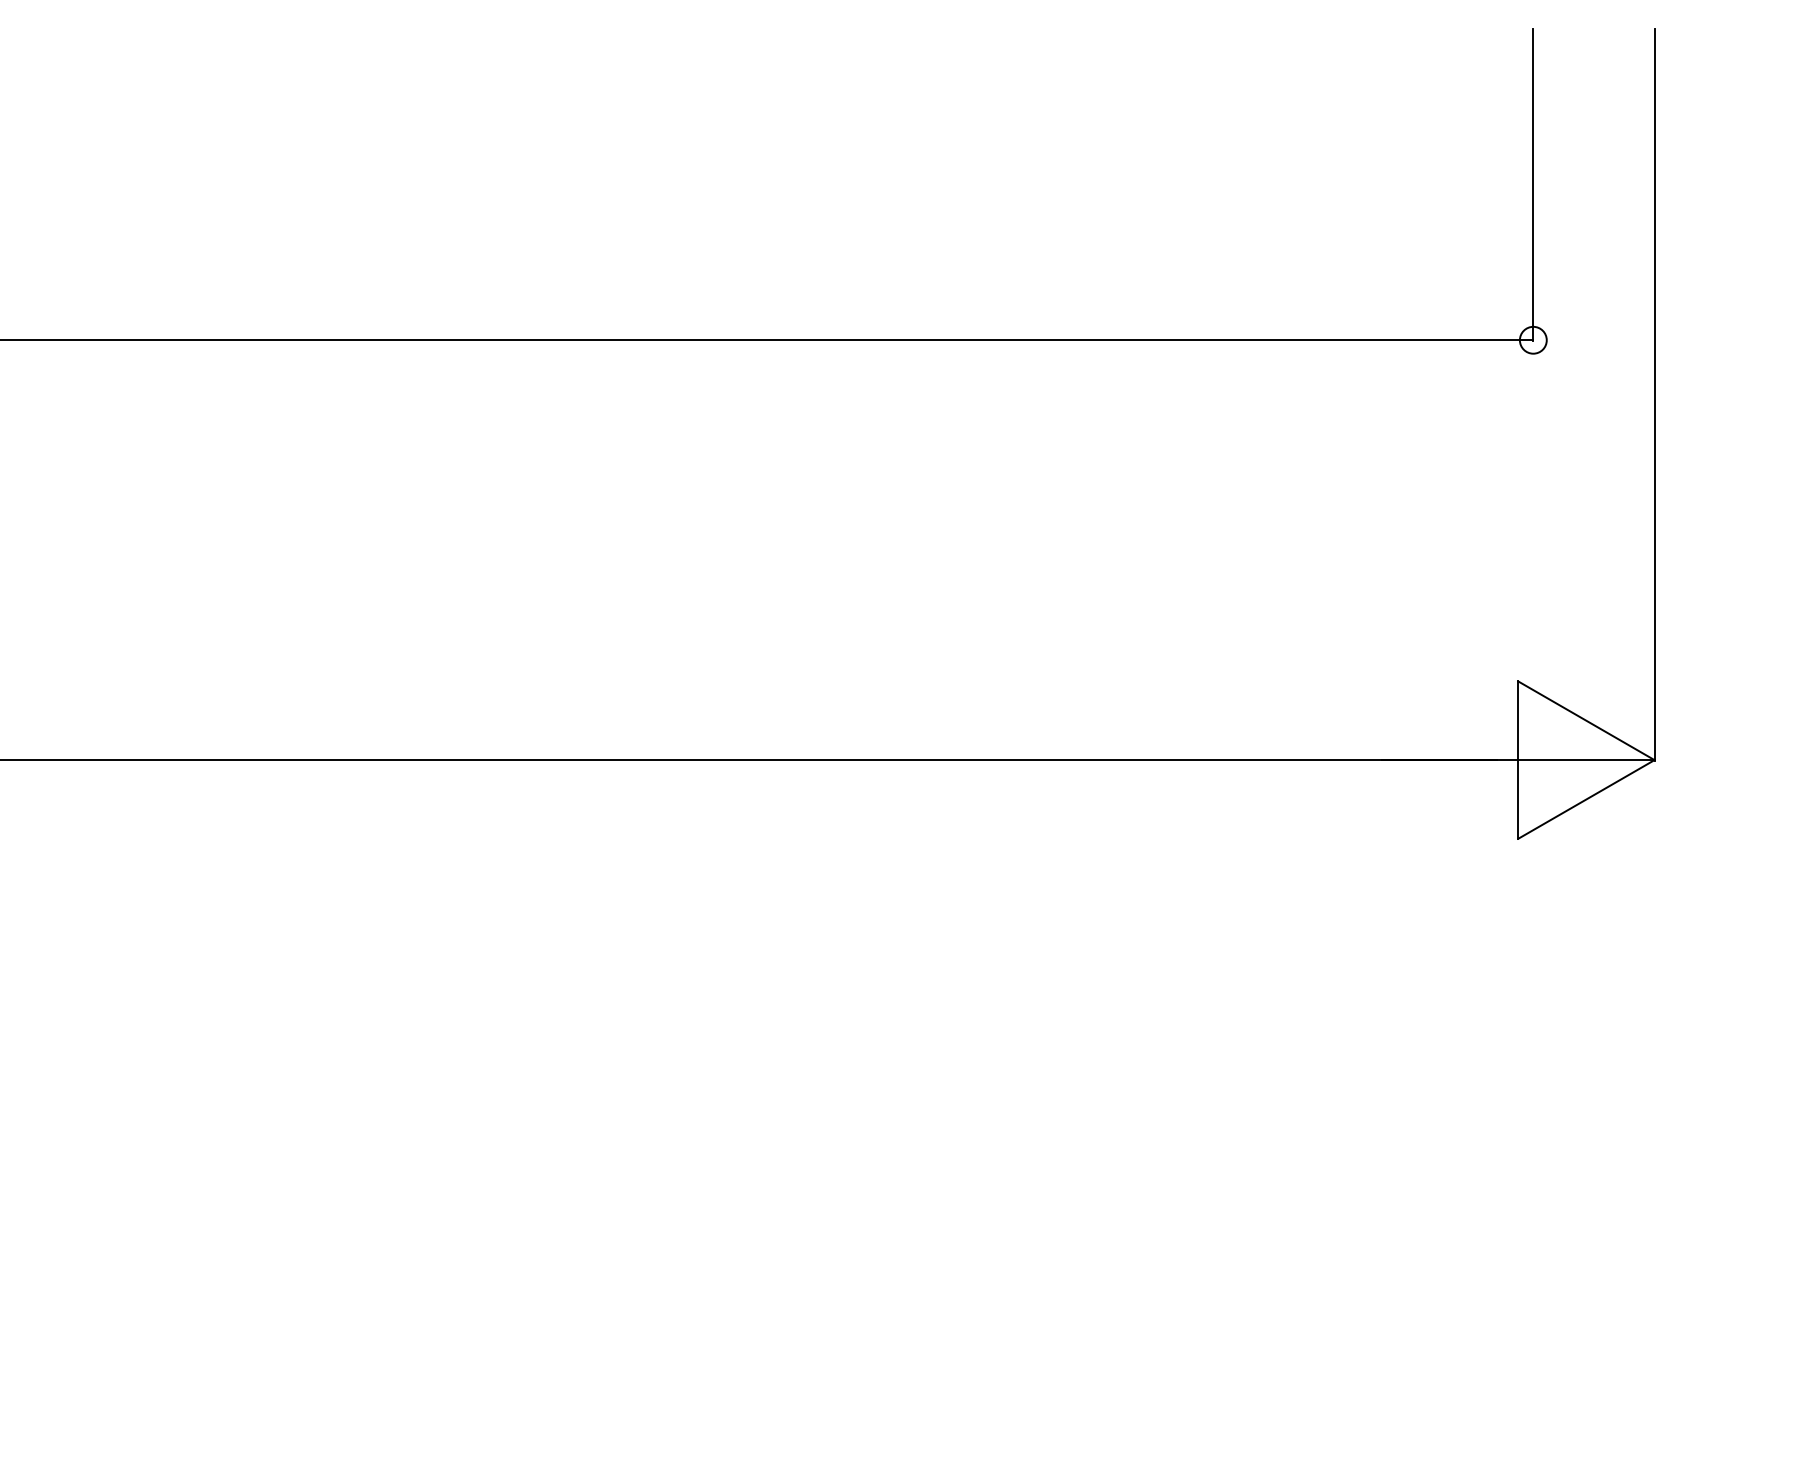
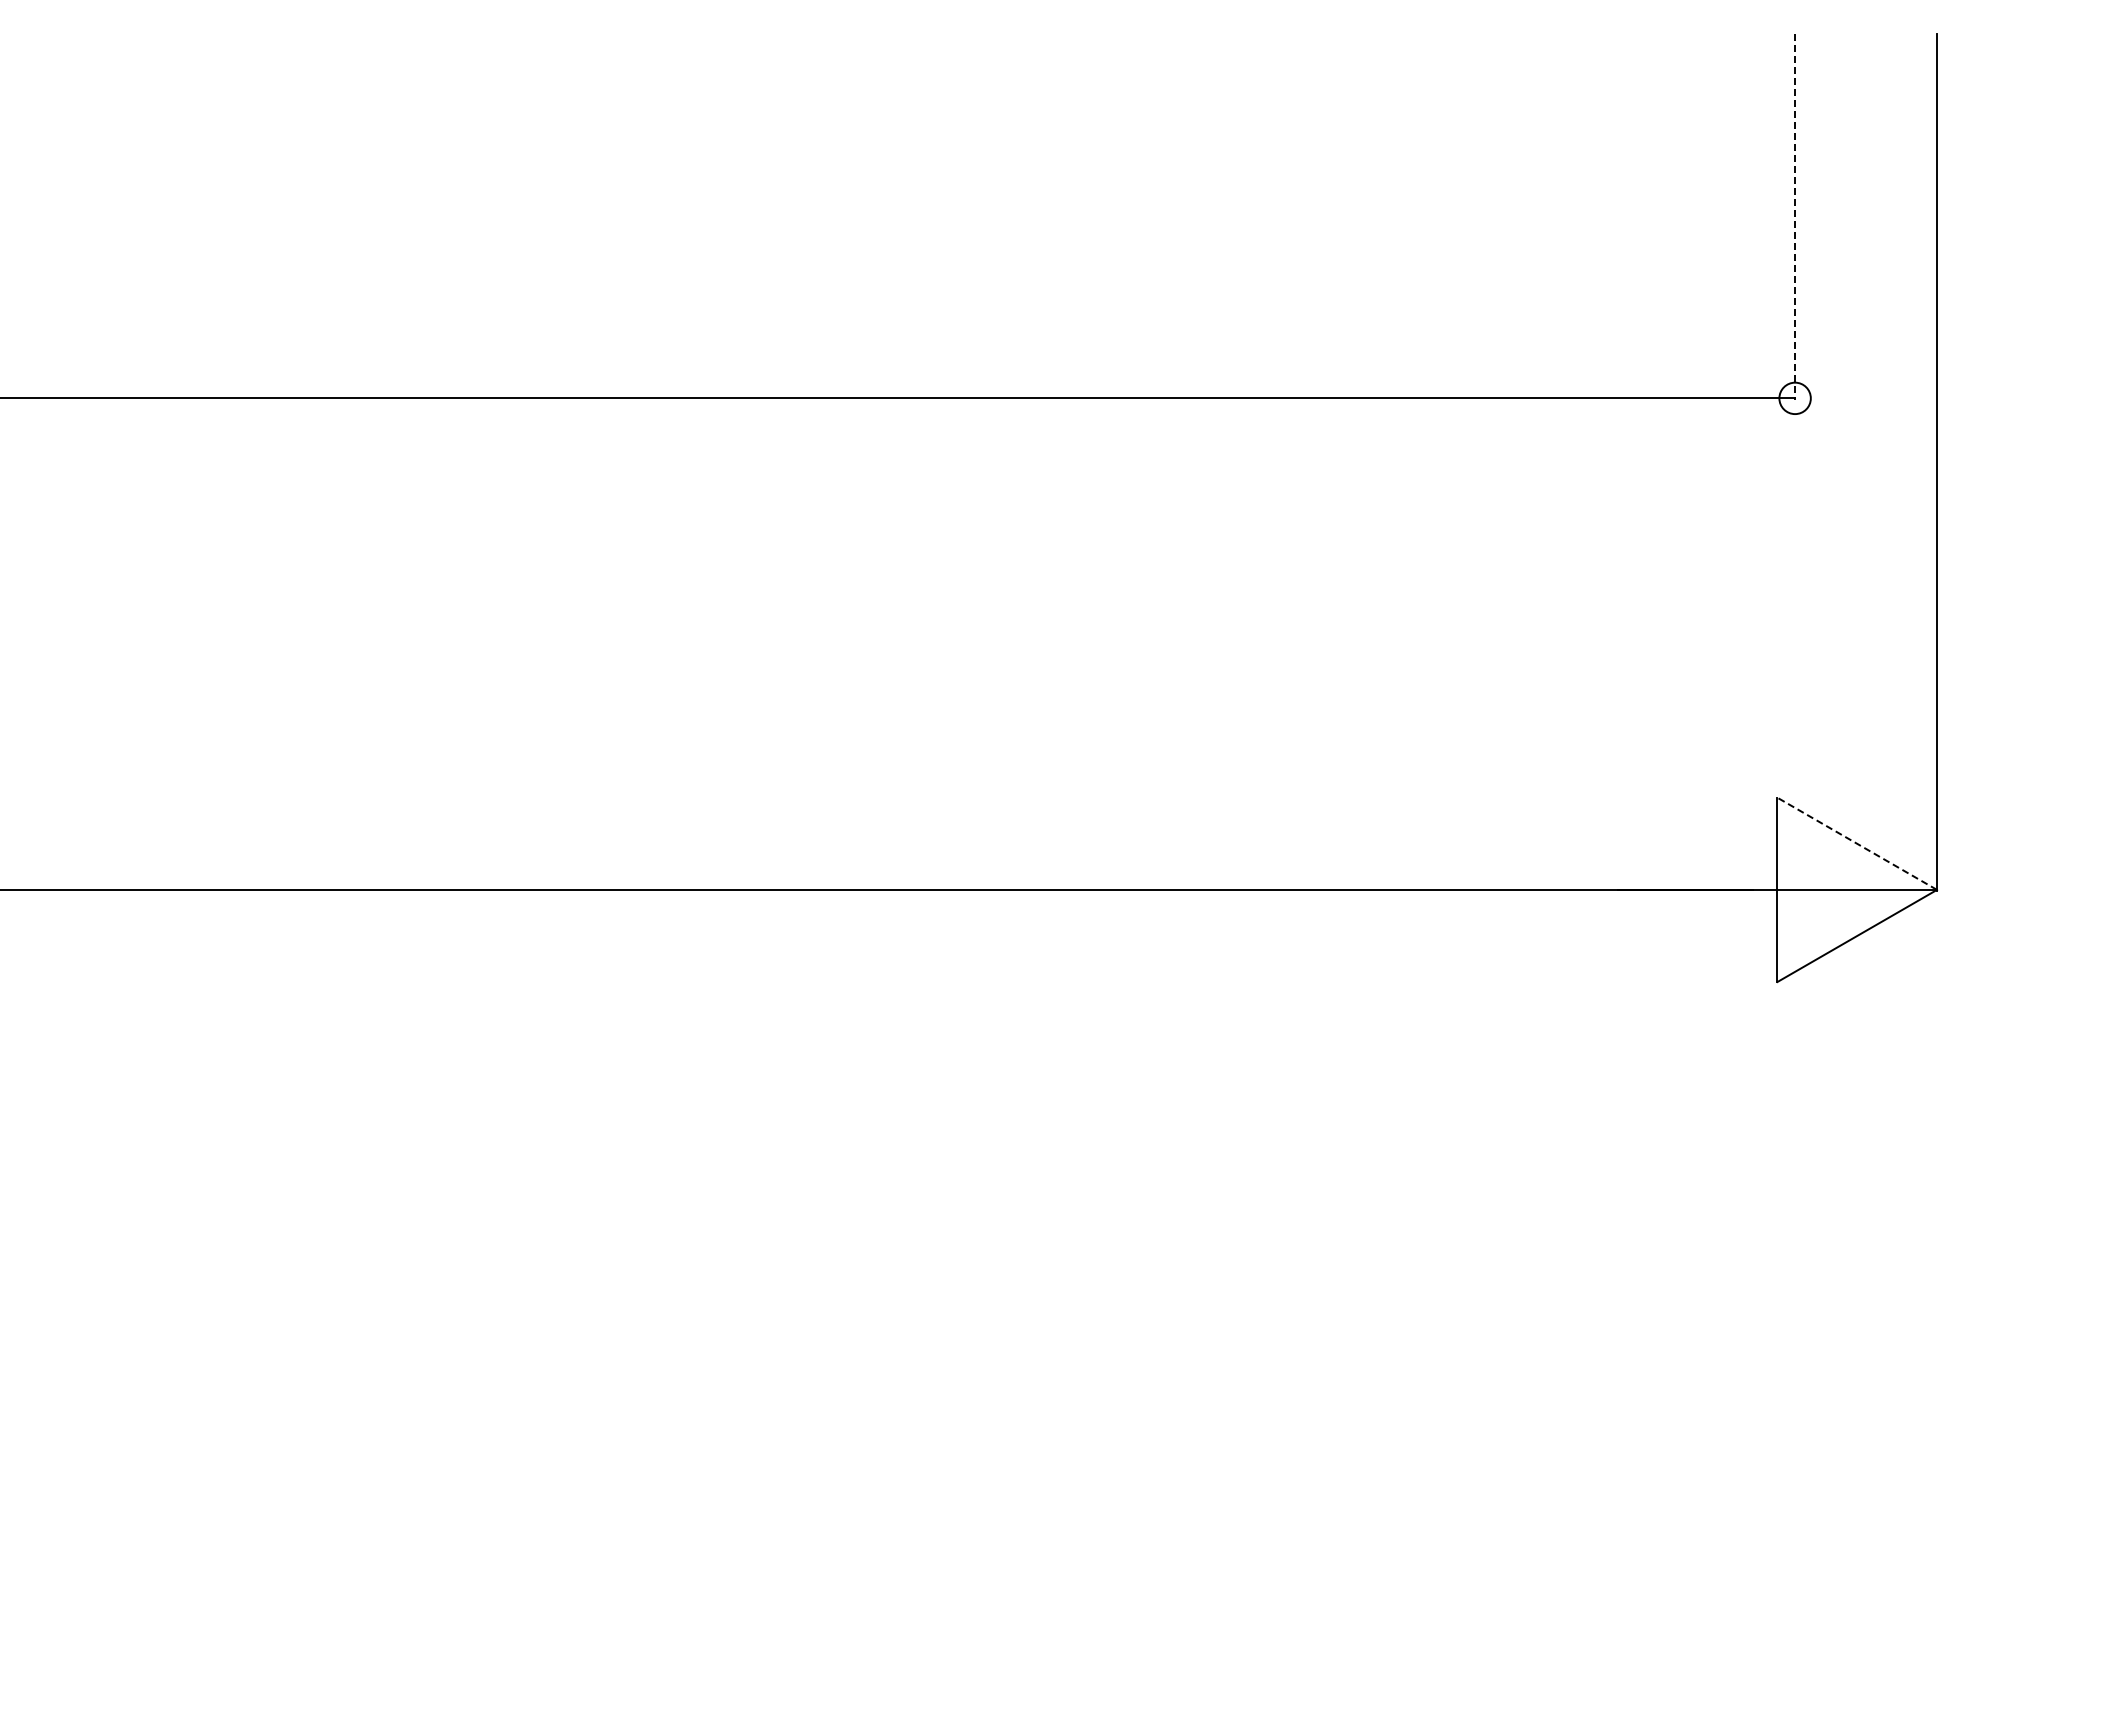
line: (1533, 184) -> (1795, 216), solid -> dashed
line: (1585, 720) -> (1856, 843), solid -> dashed

